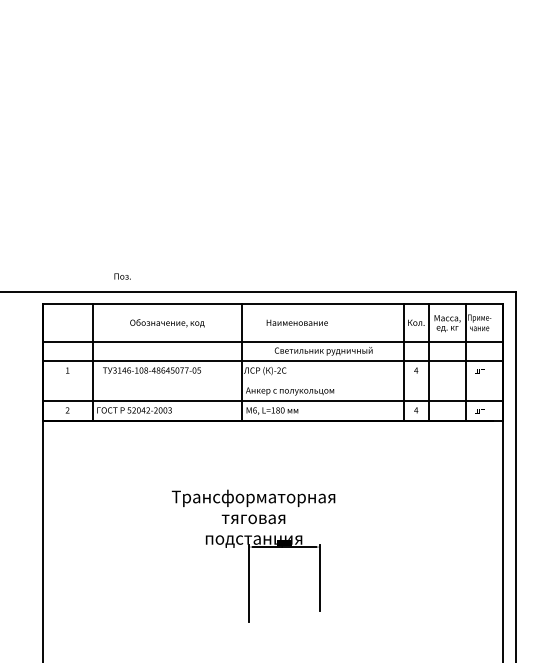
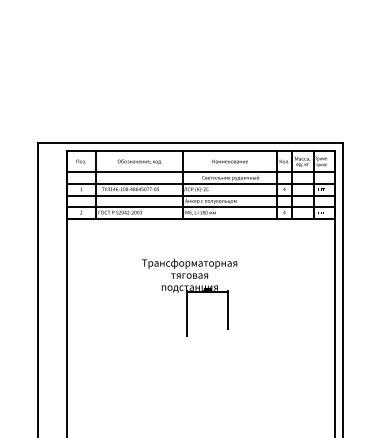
text: (121, 276) -> (80, 161), moved
text: (296, 322) -> (229, 161), moved
line: (272, 381) -> (200, 195), added

